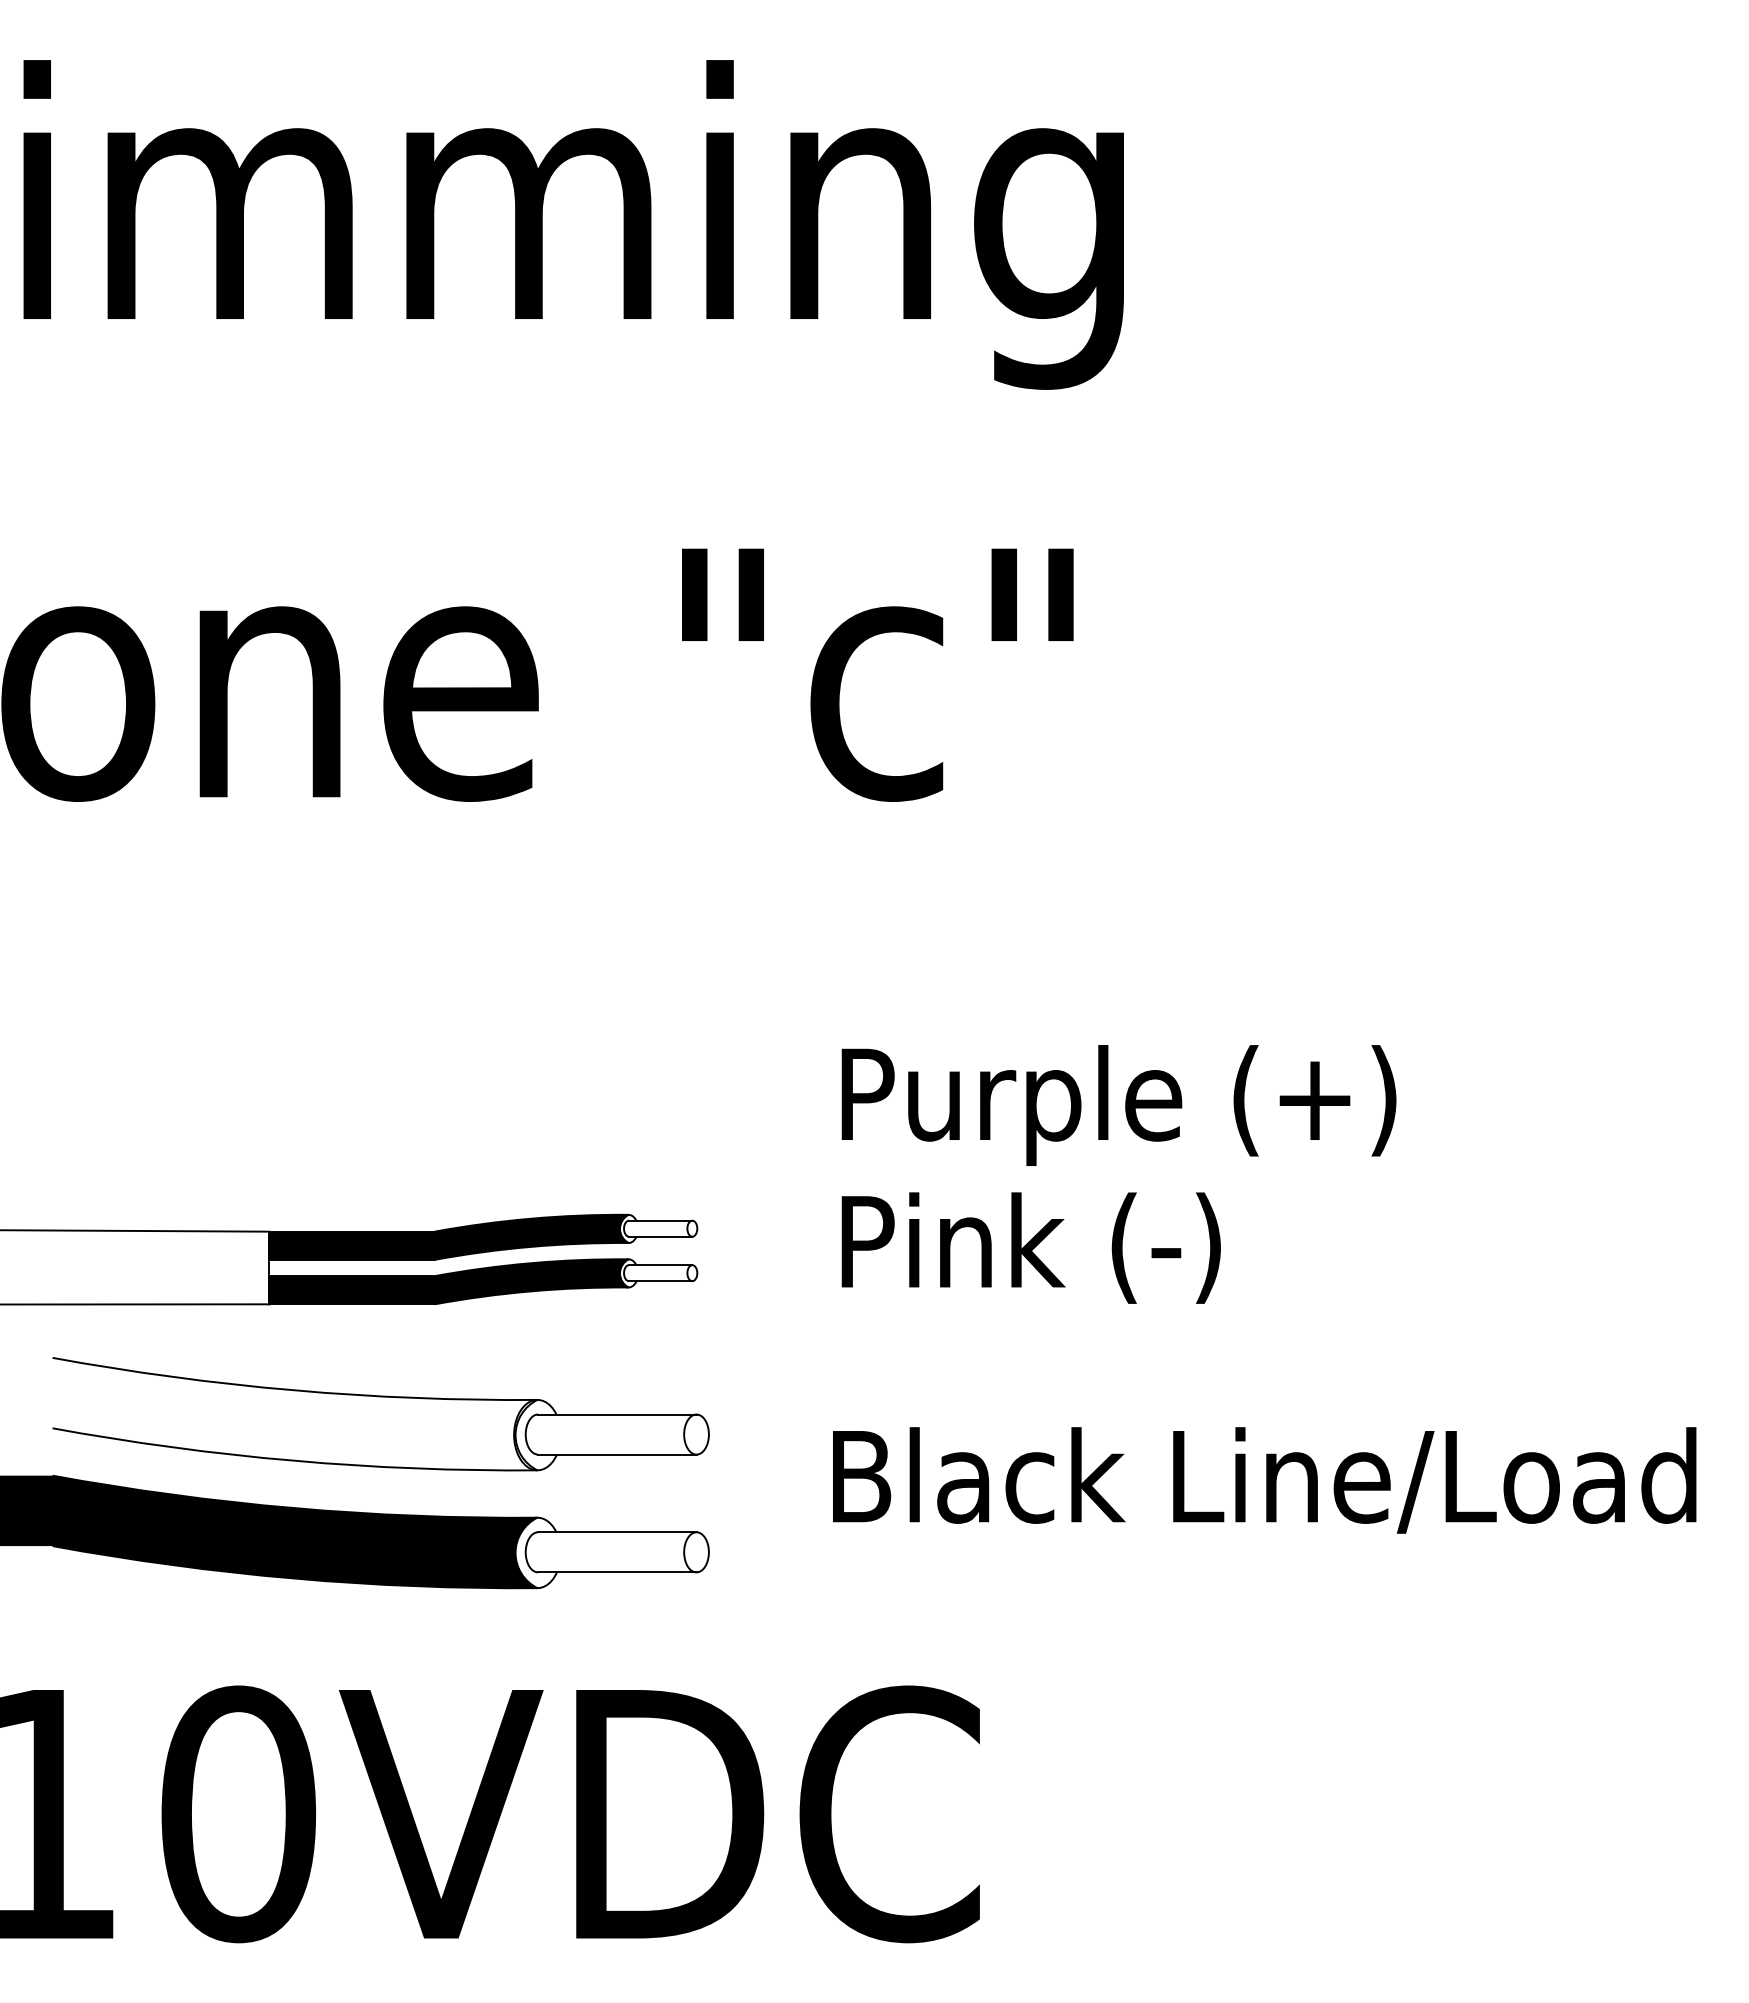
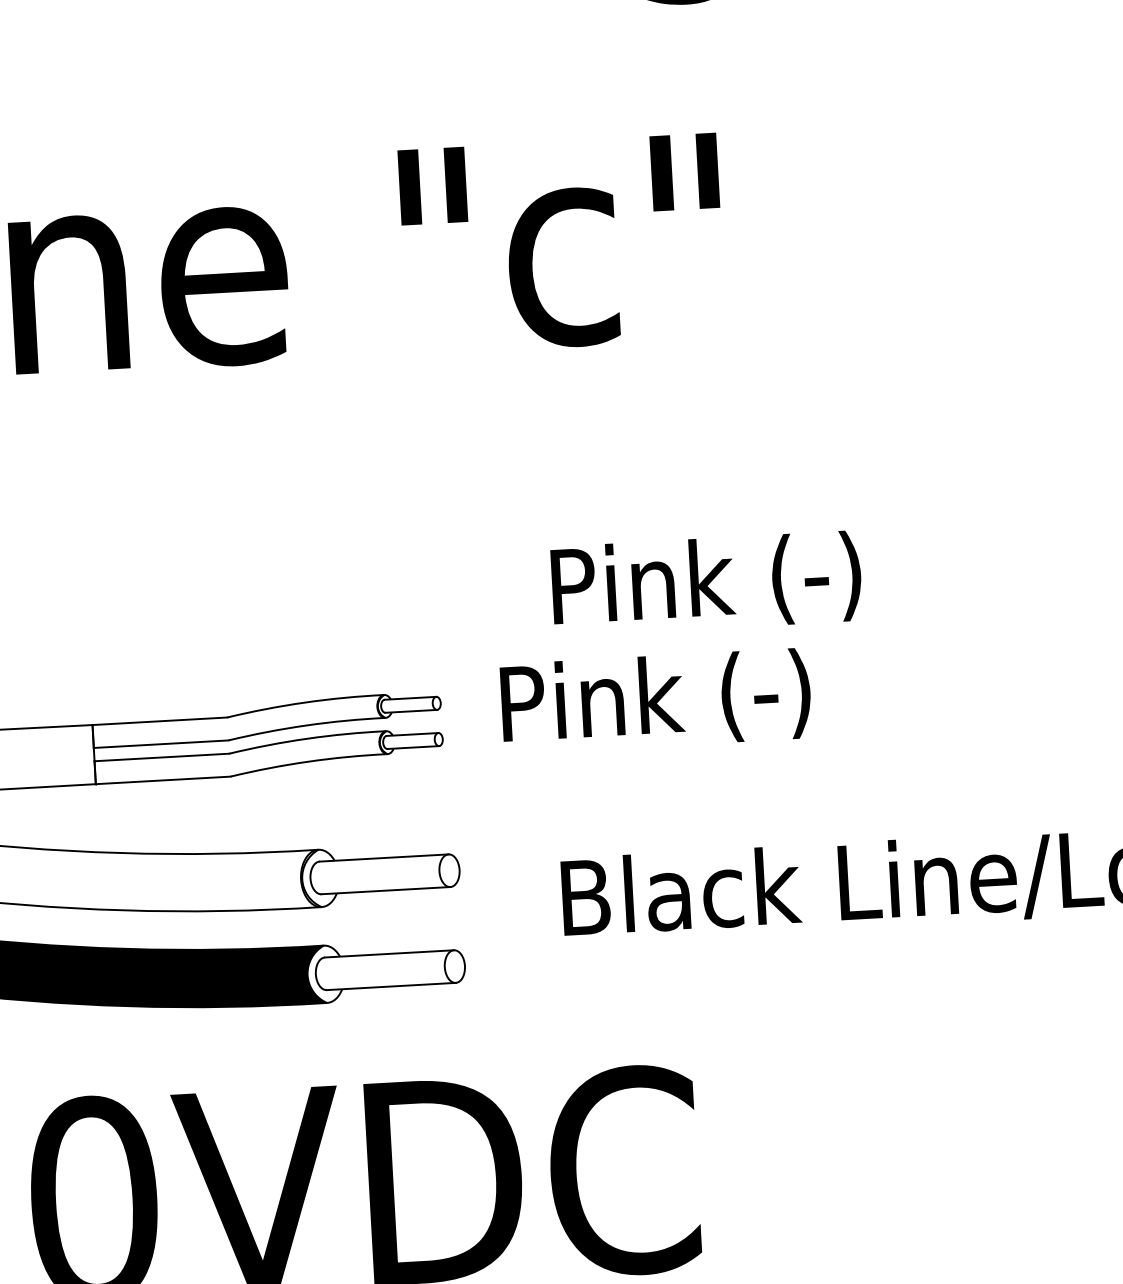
text: (1152, 1105) -> (805, 582), Purple (+) -> Pink (-)
fill: (448, 1236) -> (238, 720), removed
text: (1030, 1247) -> (655, 700), moved
fill: (448, 1281) -> (240, 757), removed

